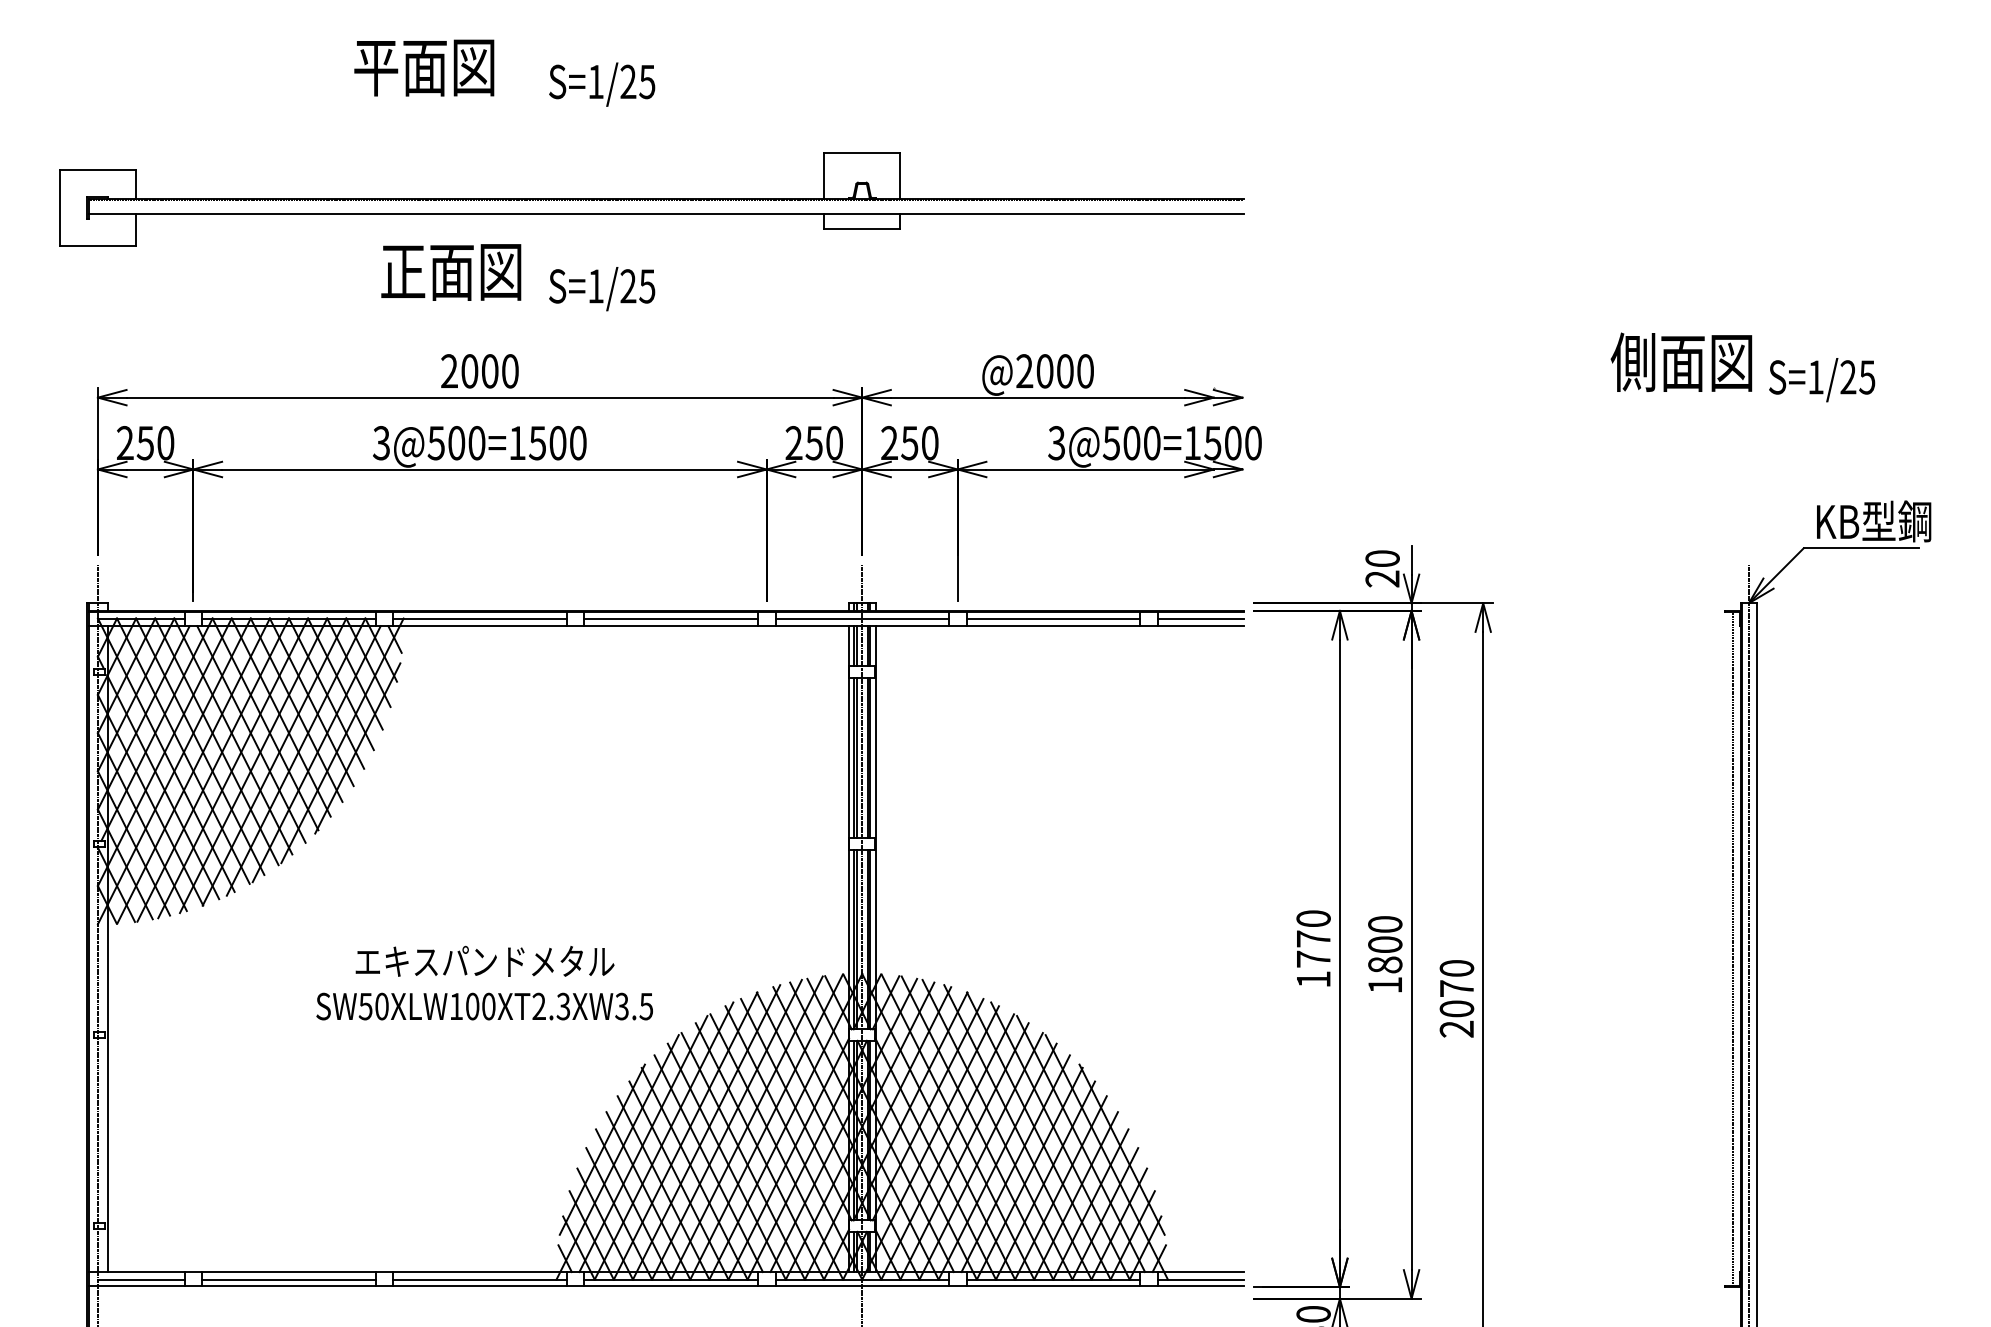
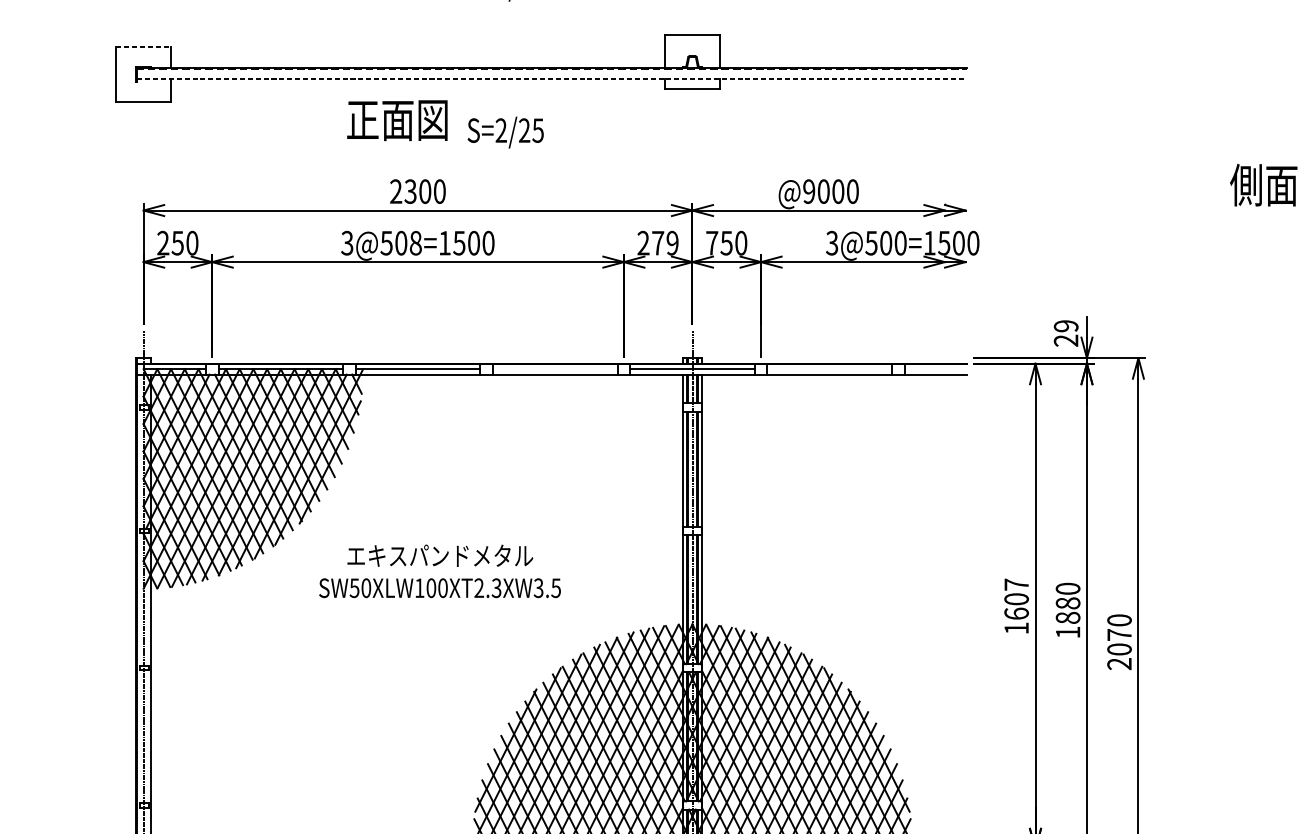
line: (98, 169) -> (144, 46), solid -> dashed
line: (666, 214) -> (551, 79), solid -> dashed
text: (595, 286) -> (500, 130), S=1/25 -> S=2/25
text: (469, 371) -> (410, 191), 2000 -> 2300
text: (1024, 371) -> (809, 191), @2000 -> @9000
text: (889, 442) -> (712, 242), 250 -> 750
text: (476, 443) -> (415, 243), 3@500=1500 -> 3@508=1500
text: (823, 443) -> (664, 243), 250 -> 279
text: (1382, 558) -> (1066, 326), 20 -> 29
line: (670, 618) -> (554, 369), removed
line: (1053, 618) -> (829, 369), removed
line: (1200, 618) -> (935, 369), removed
text: (1313, 938) -> (1016, 598), 1770 -> 1607
text: (1385, 944) -> (1068, 603), 1800 -> 1880
text: (484, 982) -> (439, 570), moved

